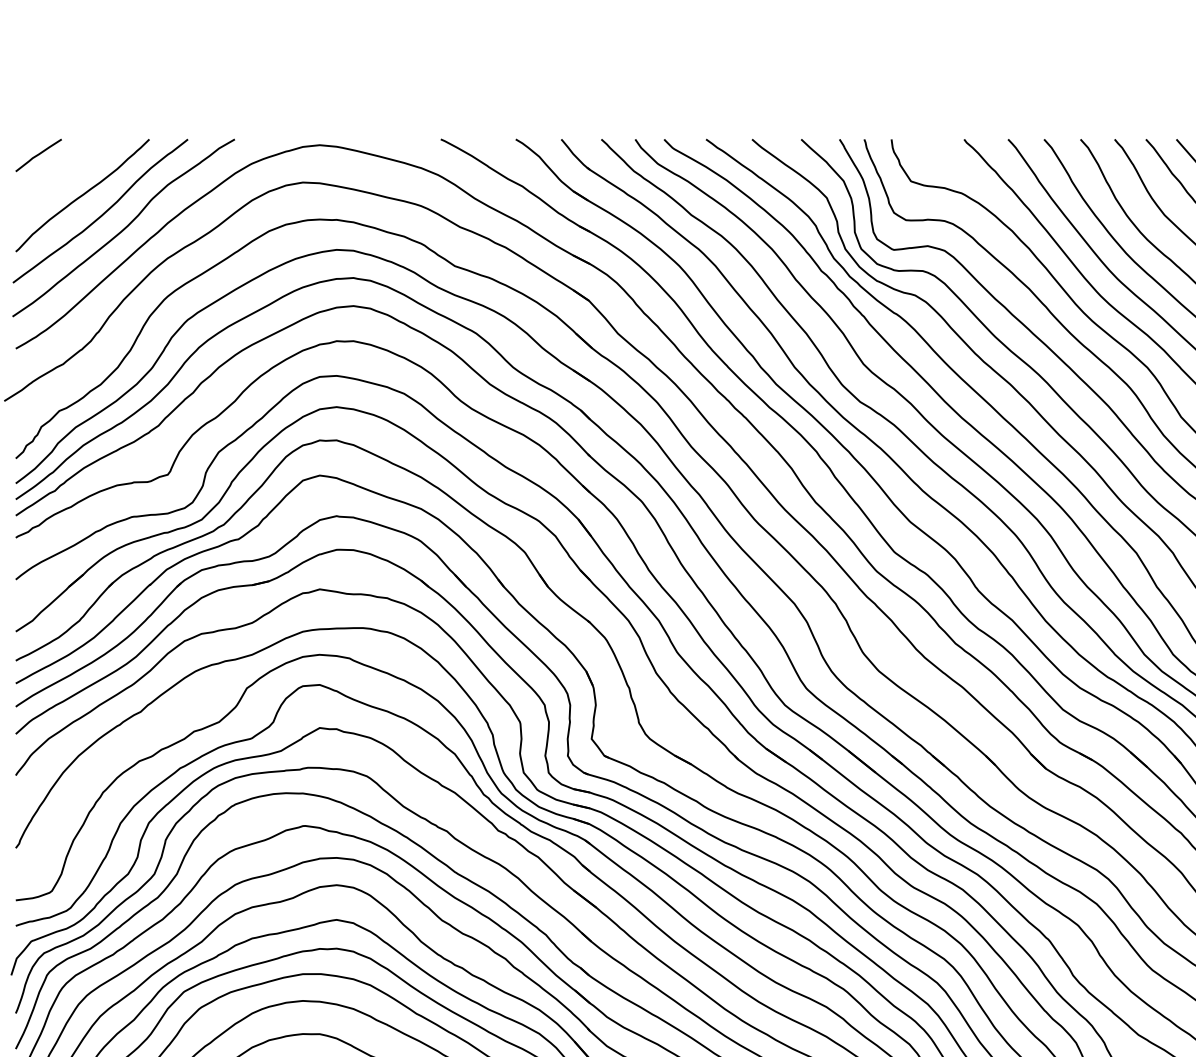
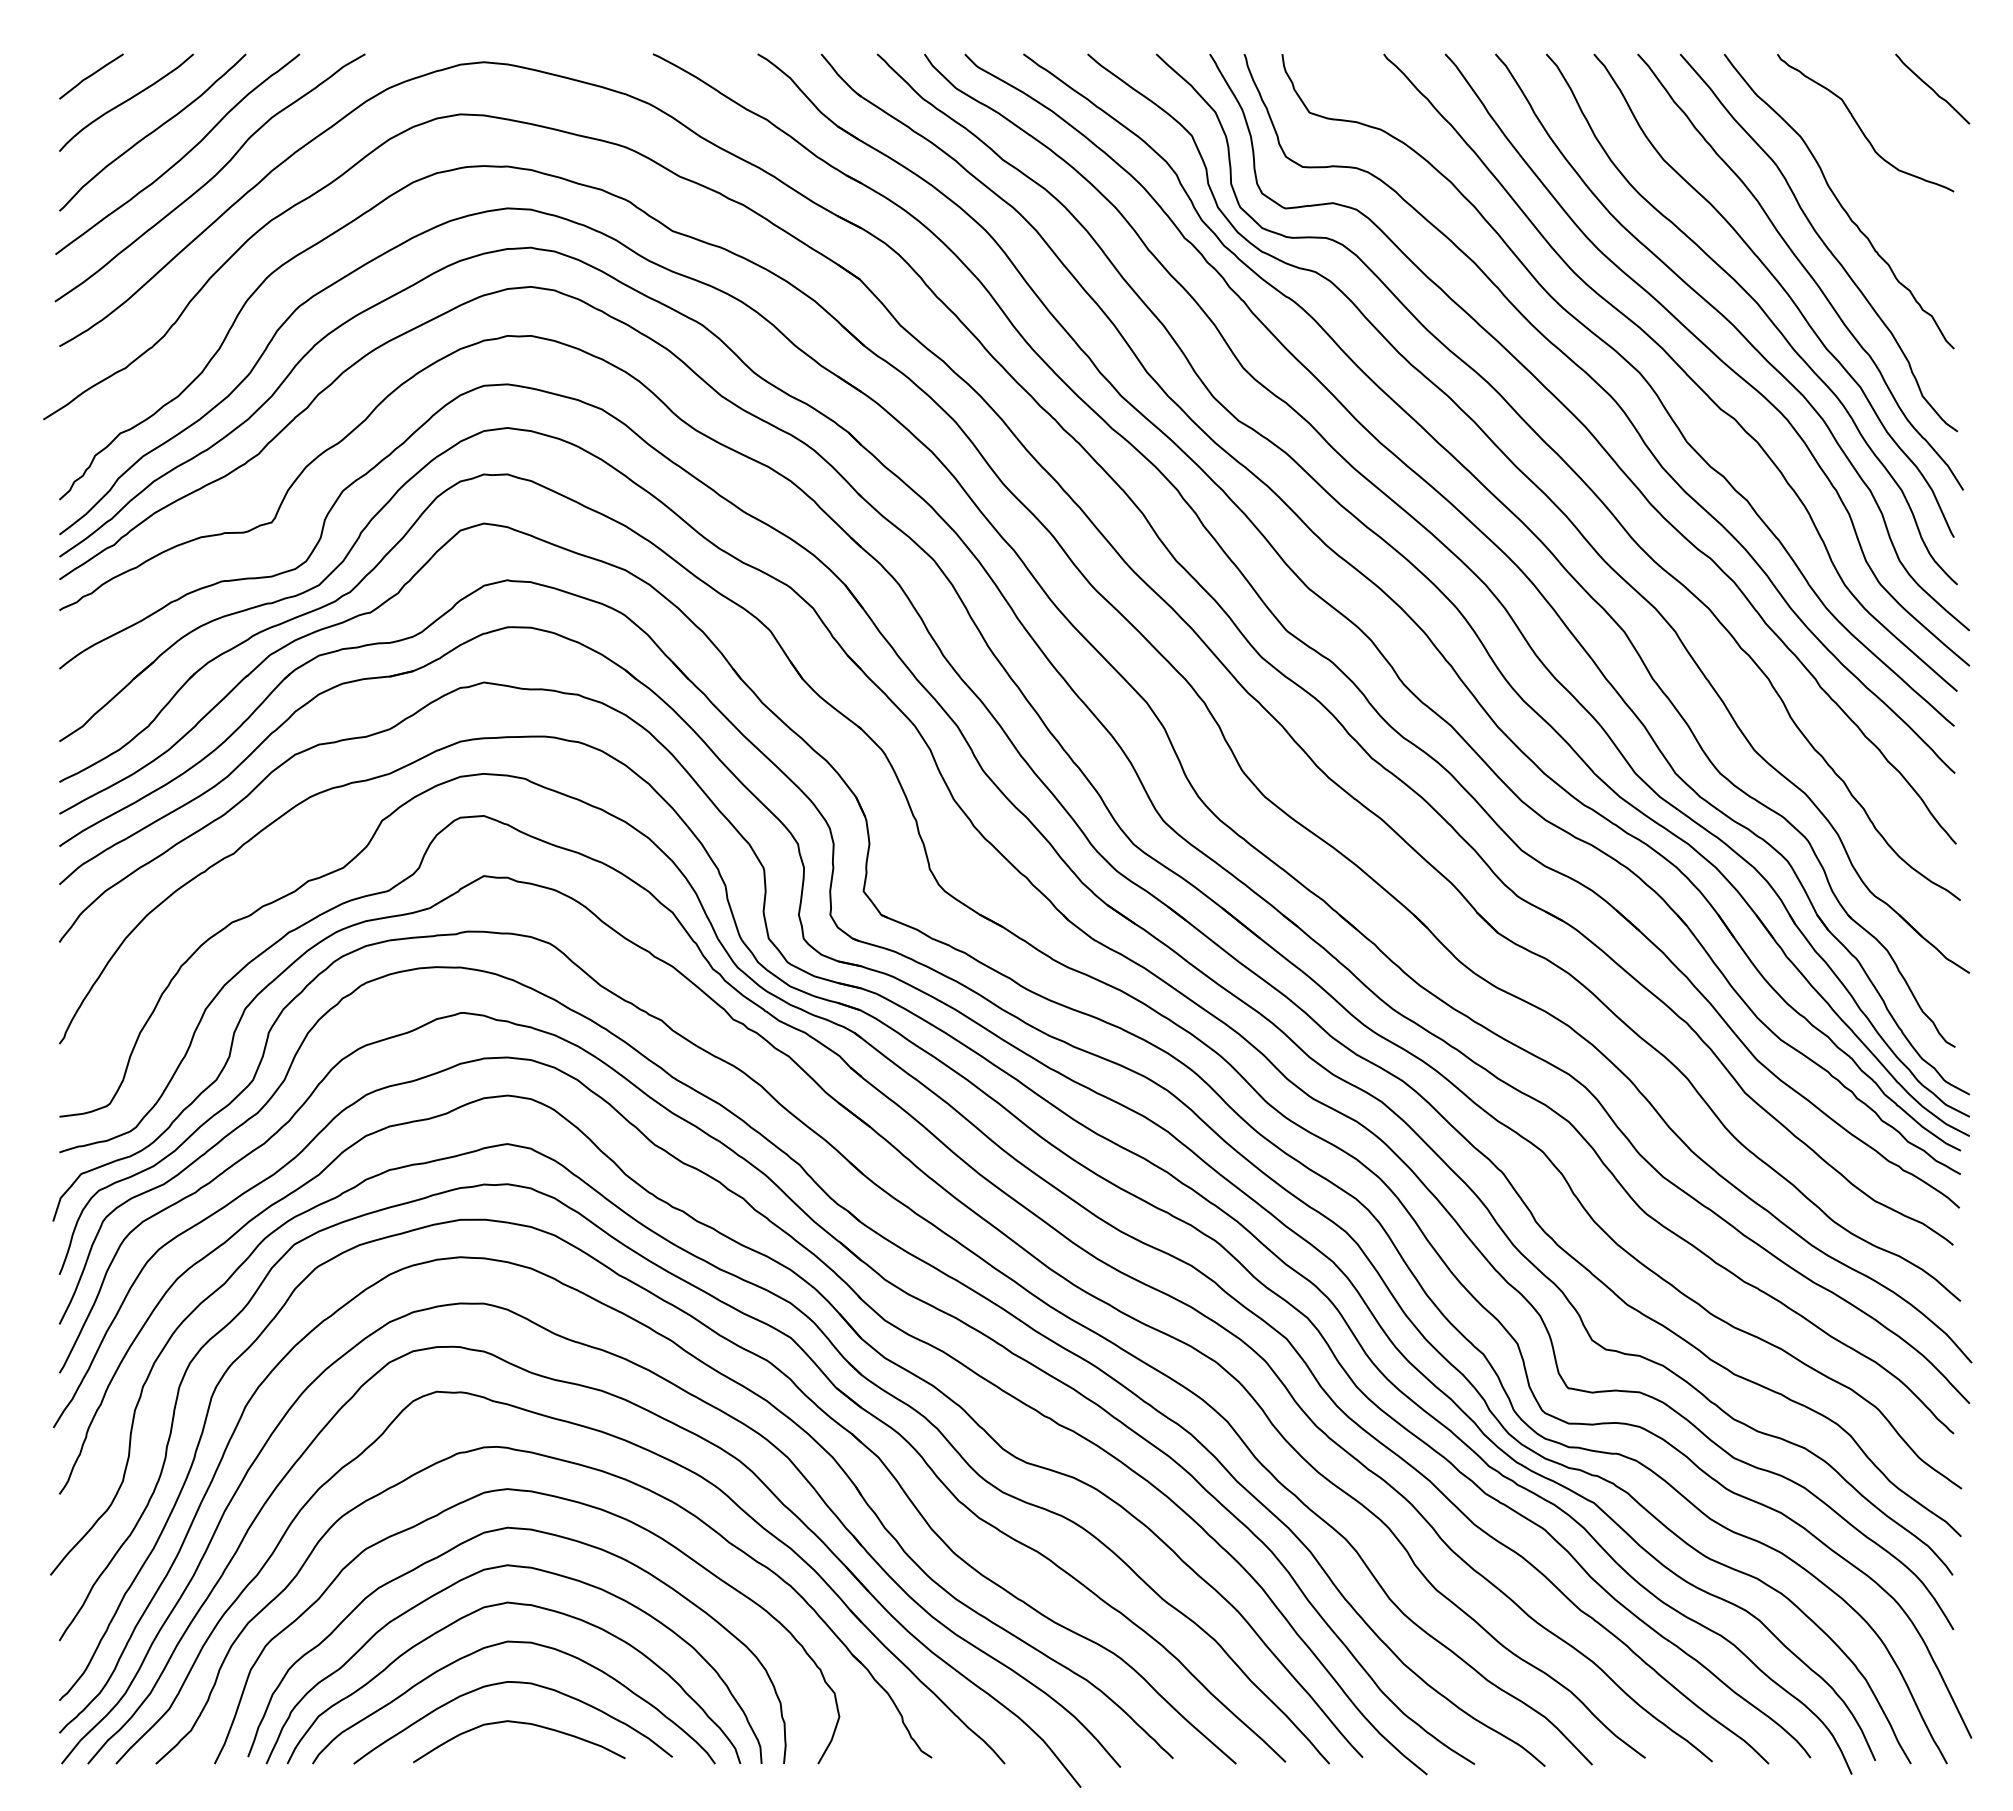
curve: (63, 174) -> (126, 102), added

